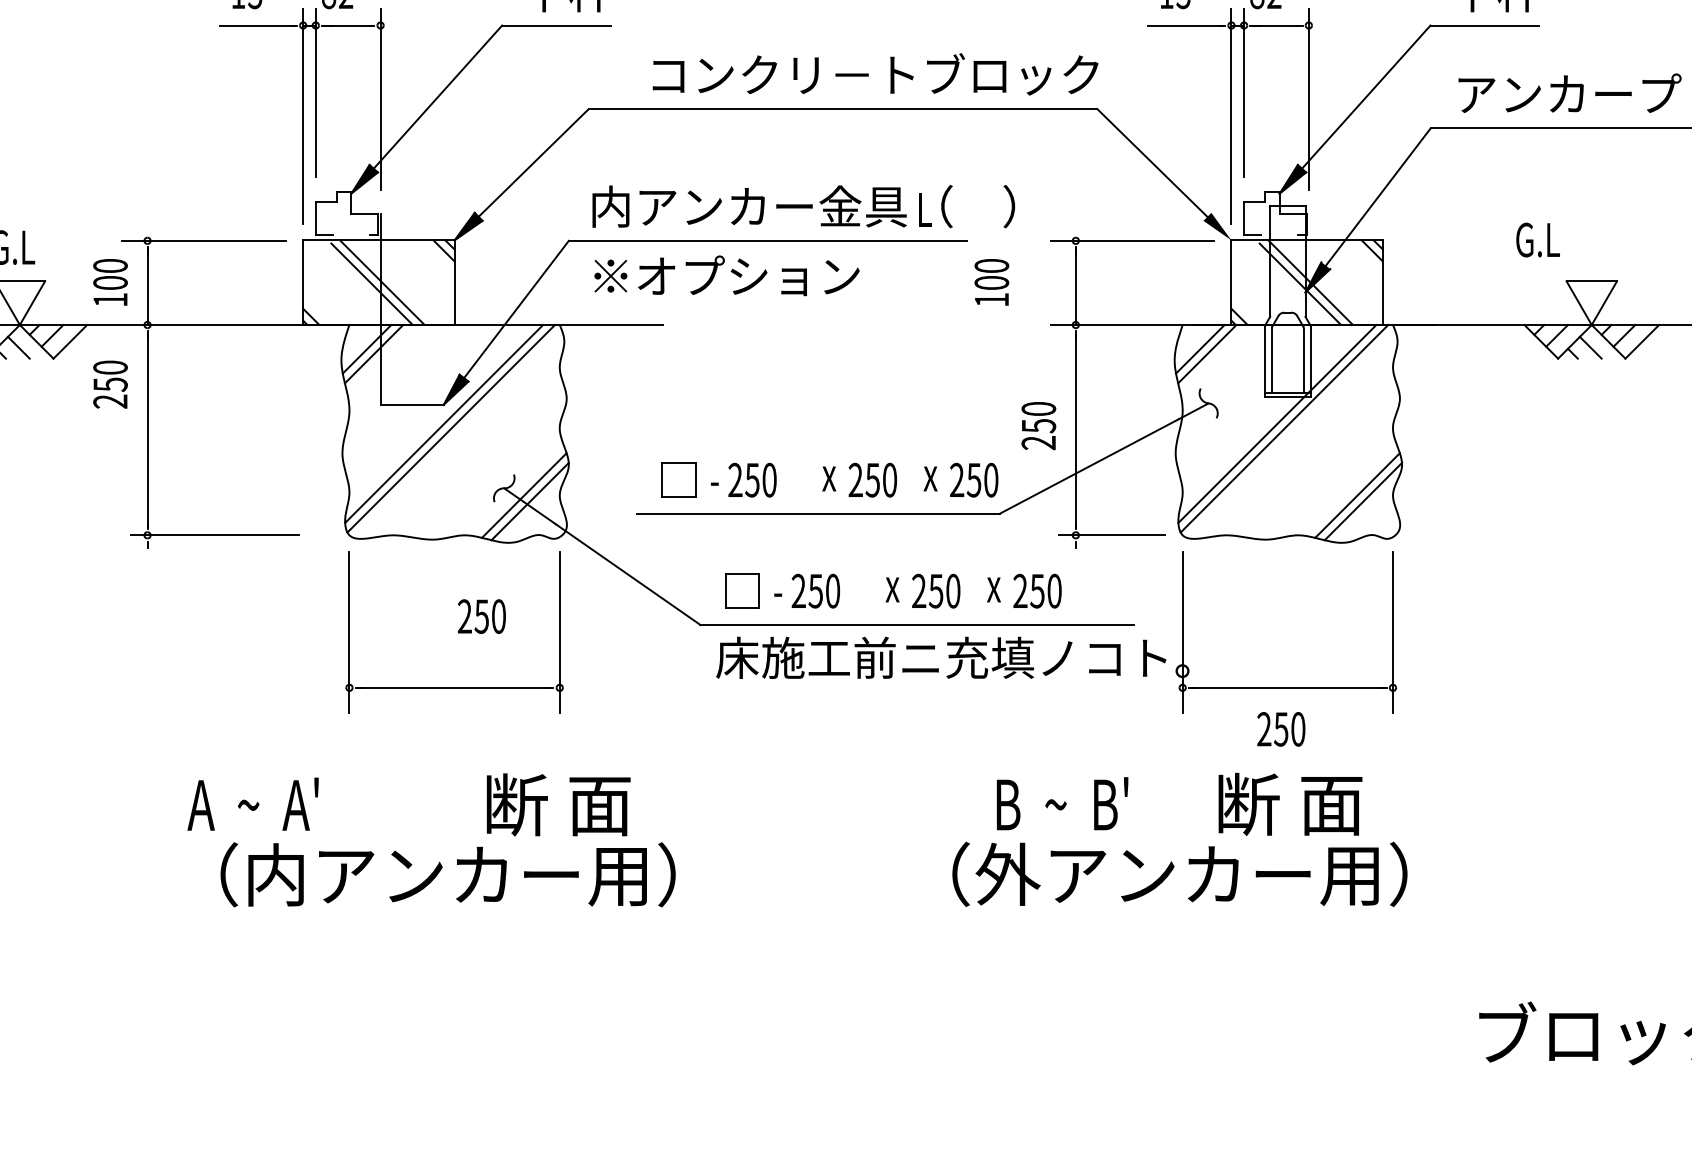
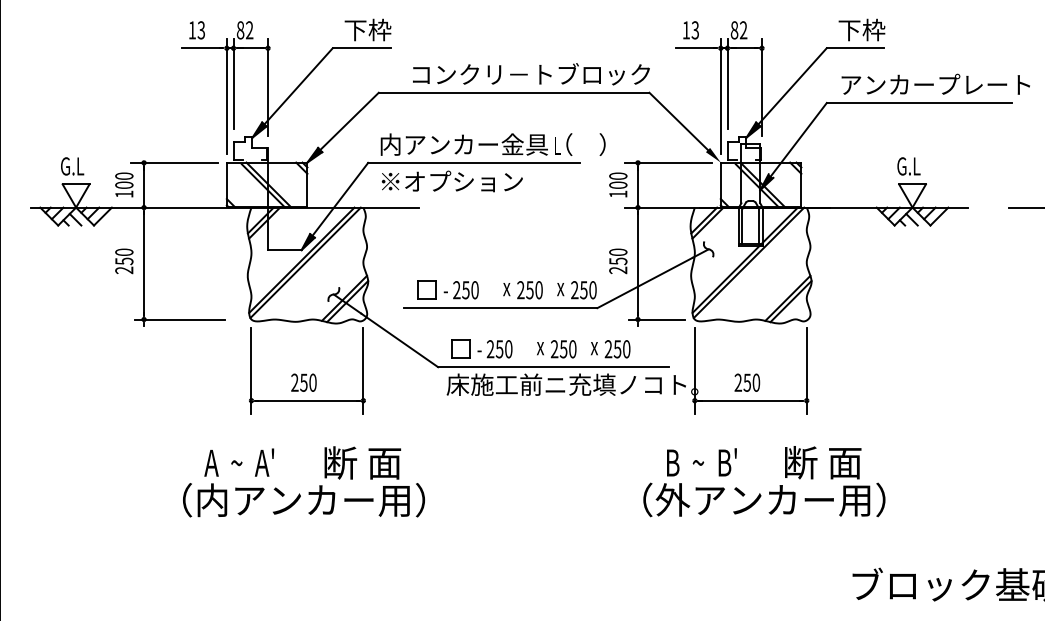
text: (1537, 240) -> (908, 166), moved
text: (992, 281) -> (618, 184), moved
text: (110, 384) -> (124, 261), moved
text: (481, 616) -> (303, 382), moved
text: (1281, 728) -> (747, 382), moved
text: (253, 803) -> (239, 462), moved
text: (1180, 839) -> (764, 481), moved

